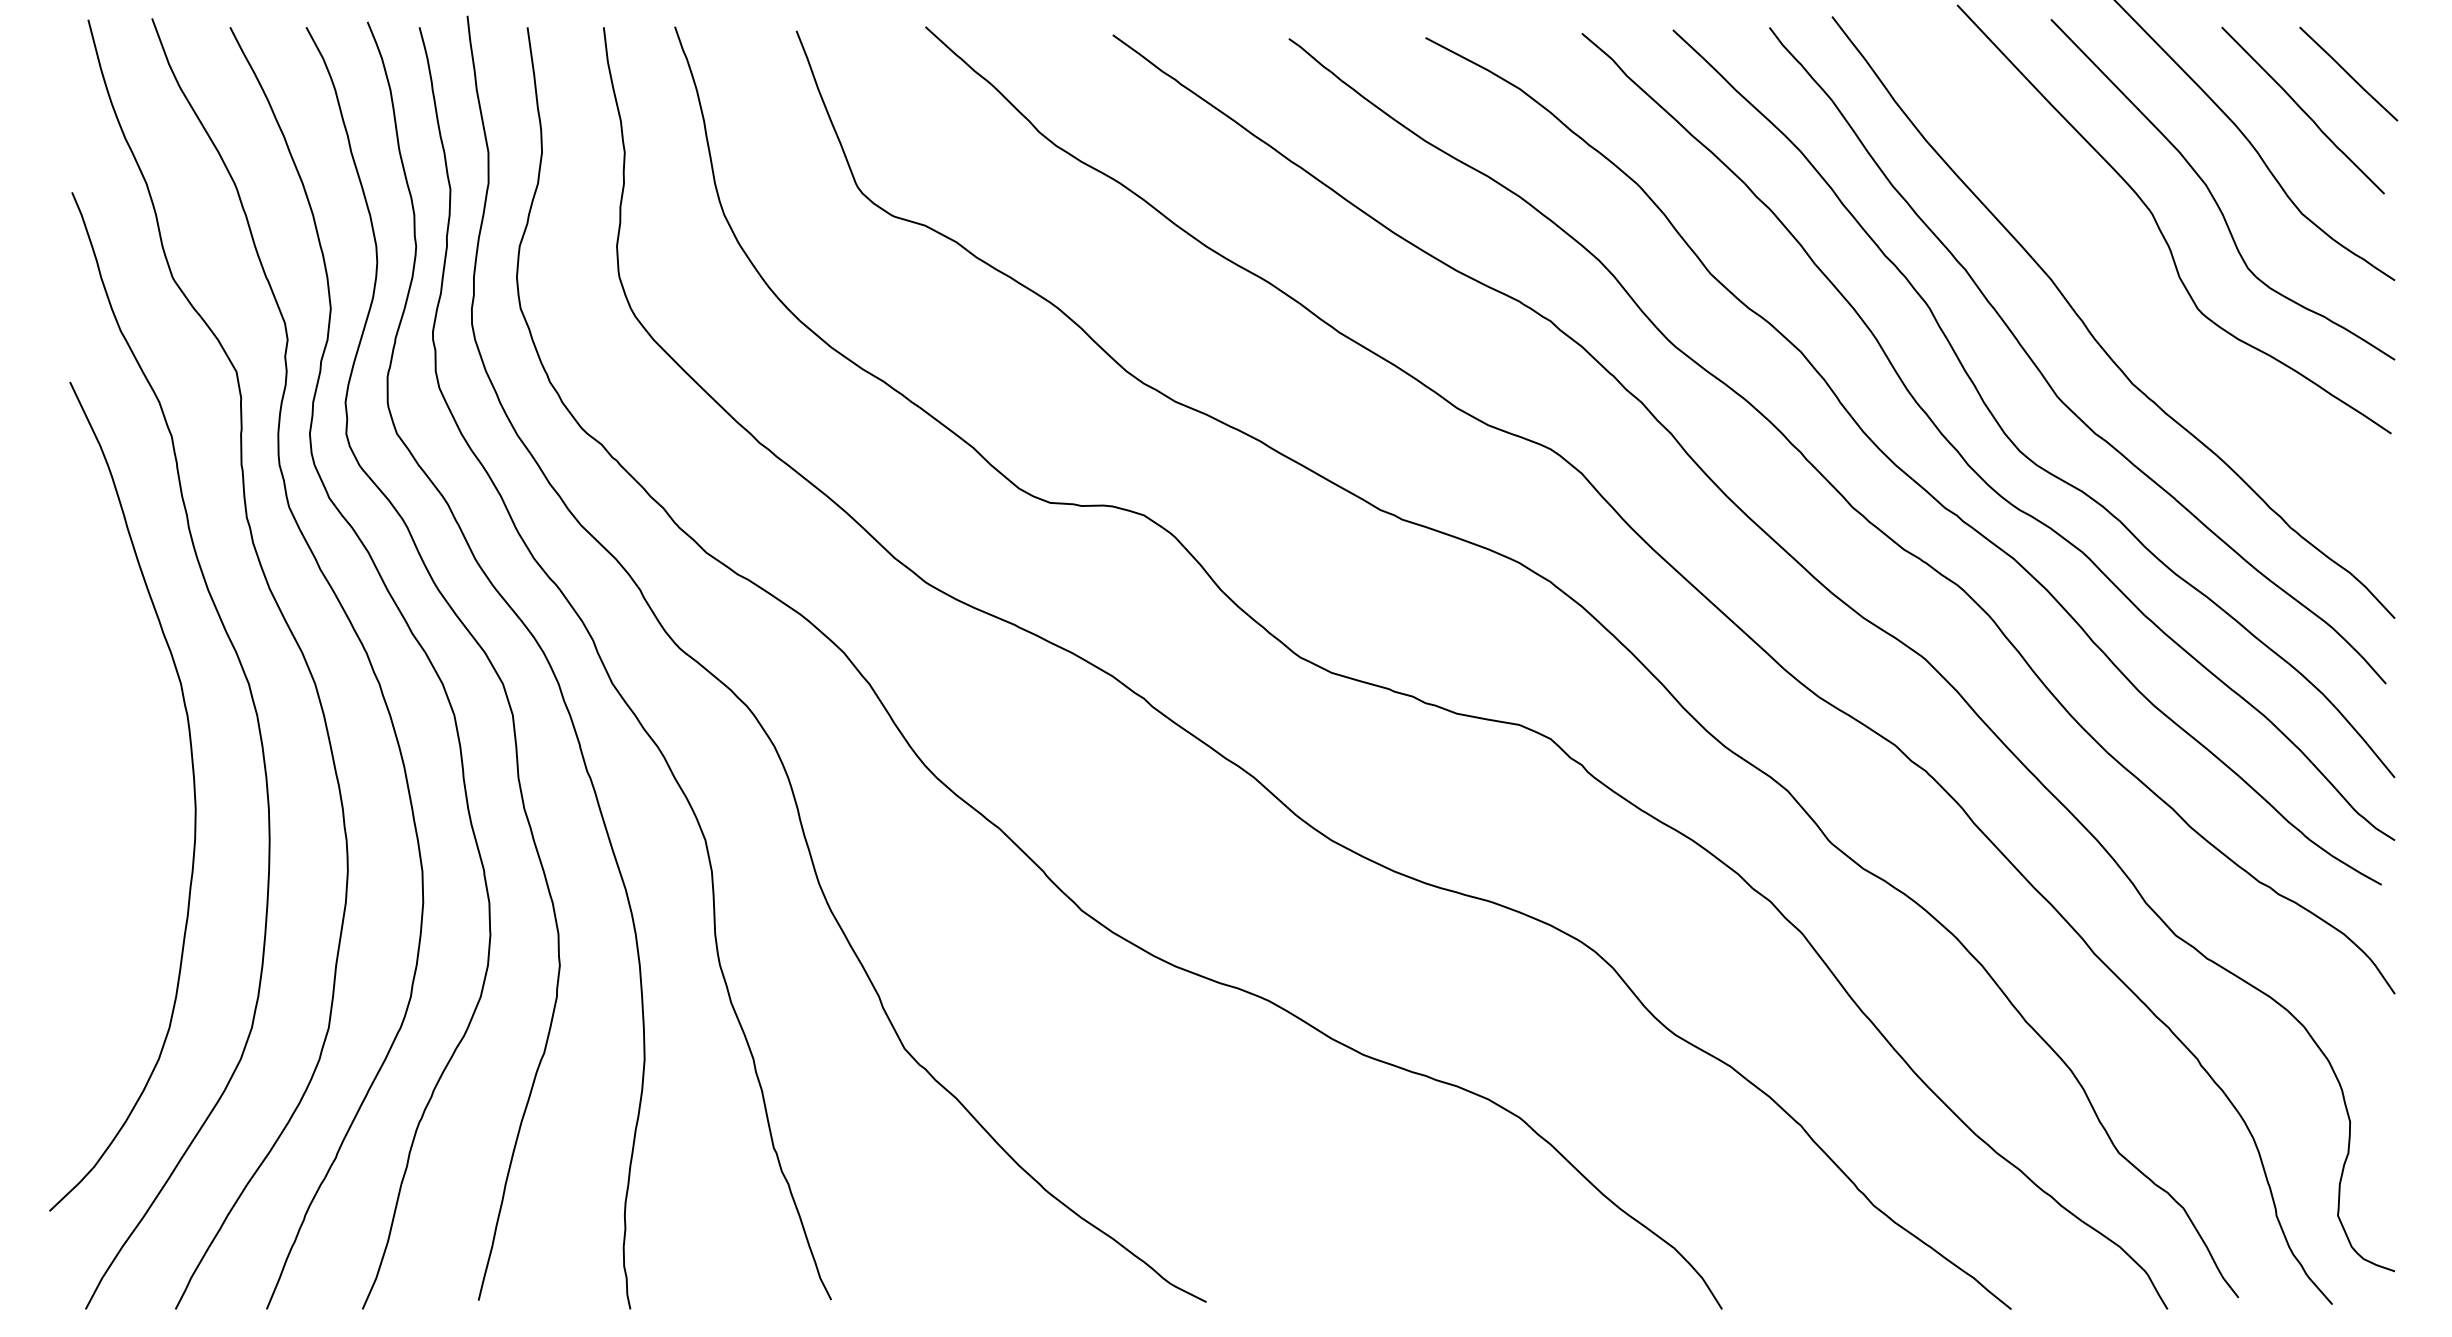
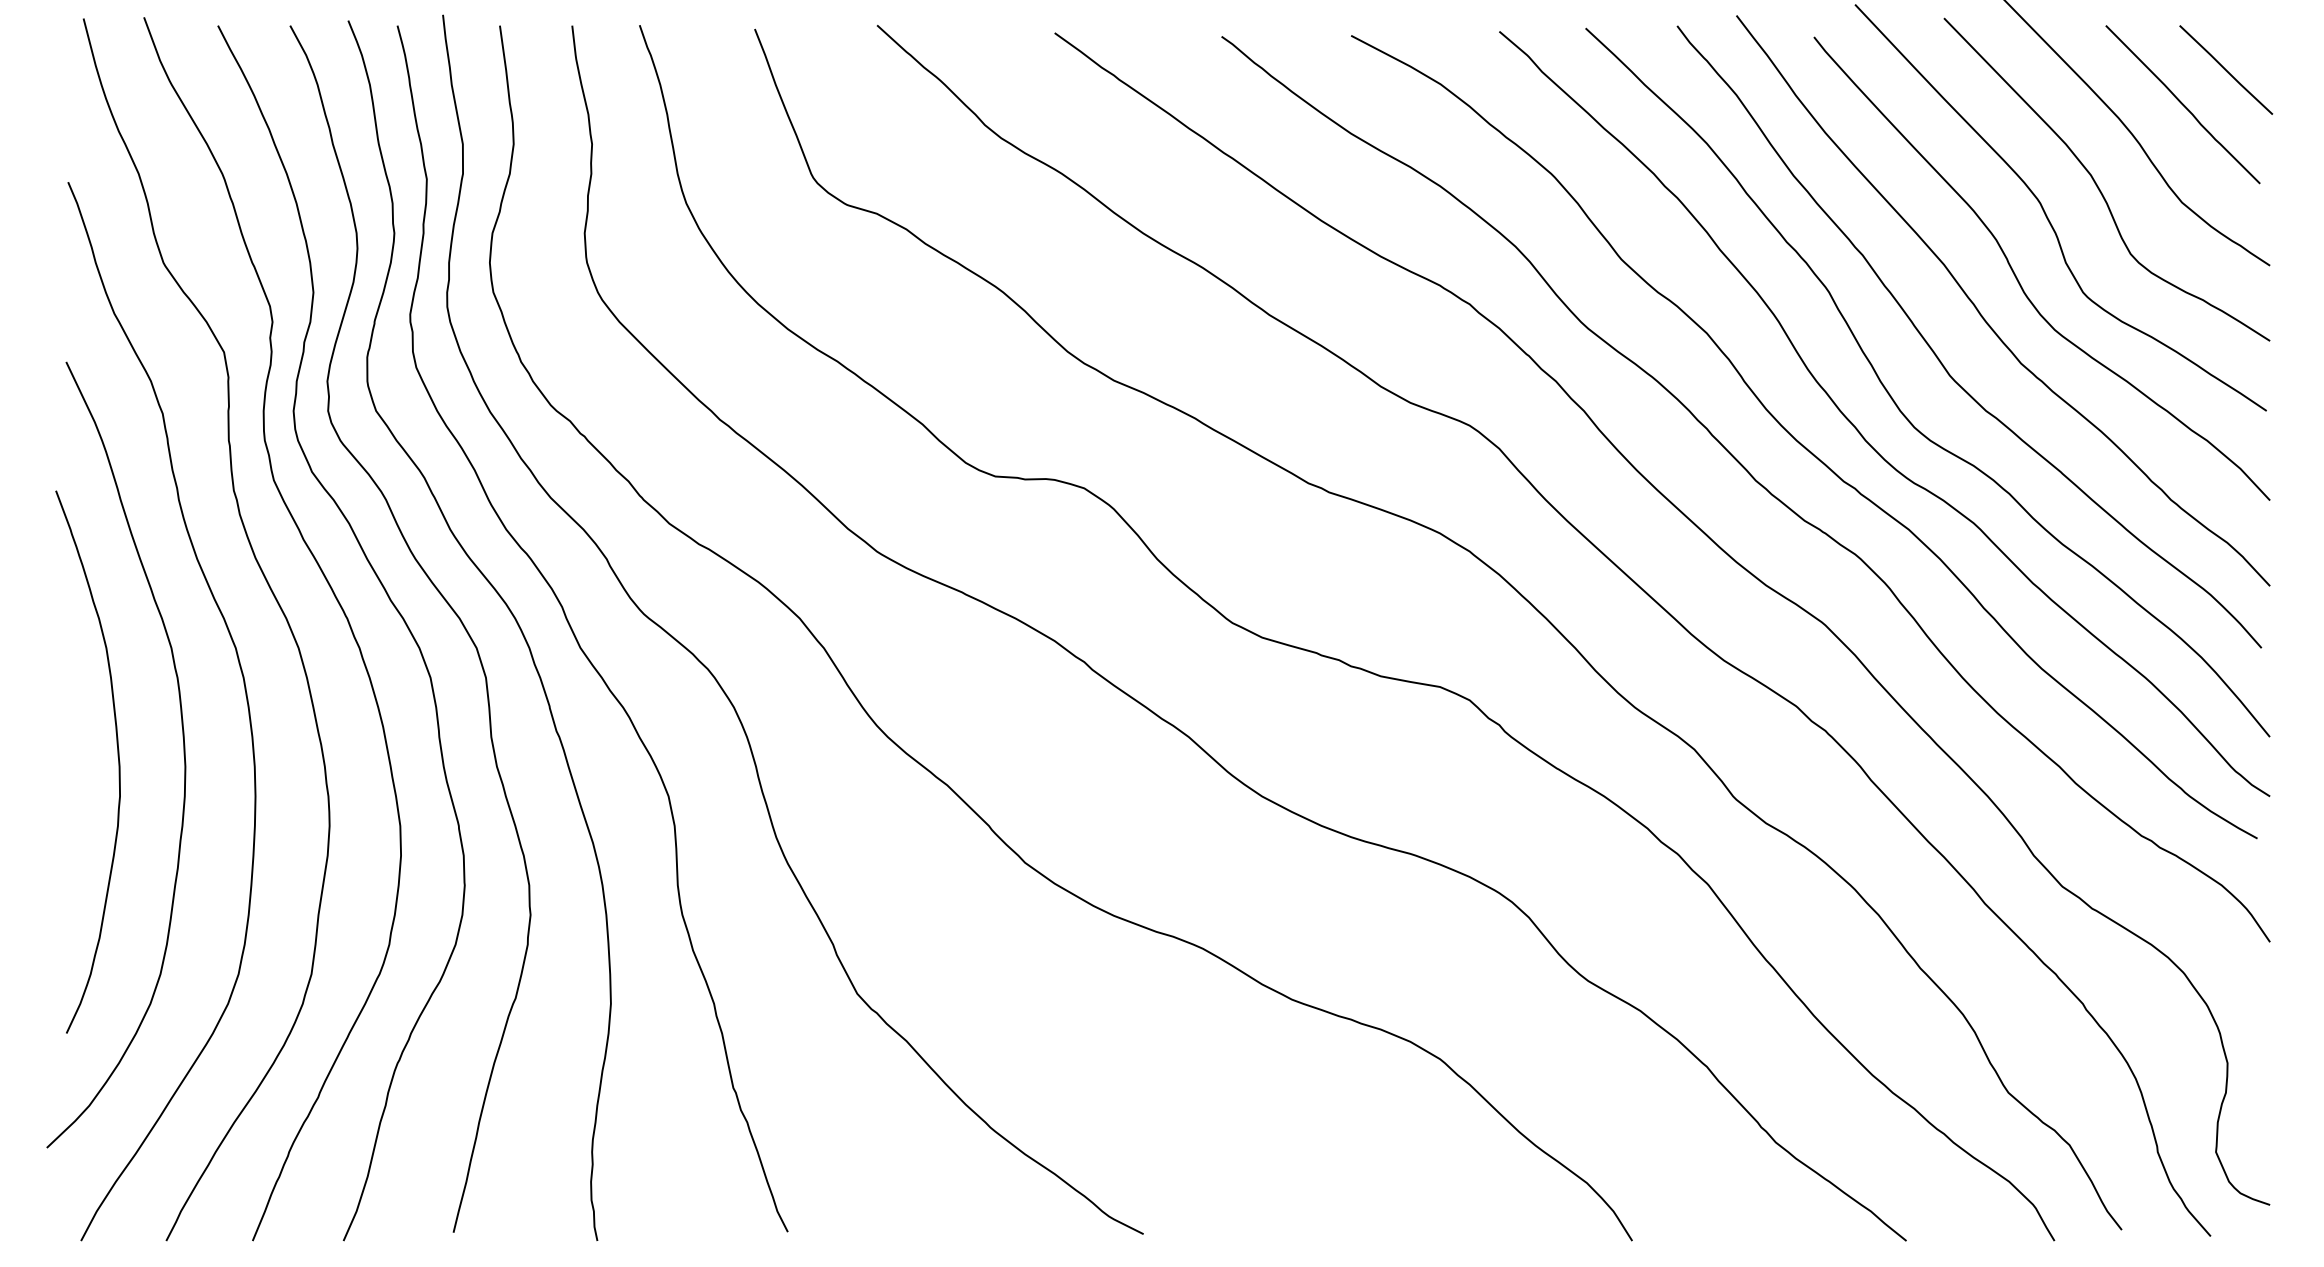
curve: (2130, 296) -> (2019, 280), added
curve: (124, 802) -> (117, 760), added

